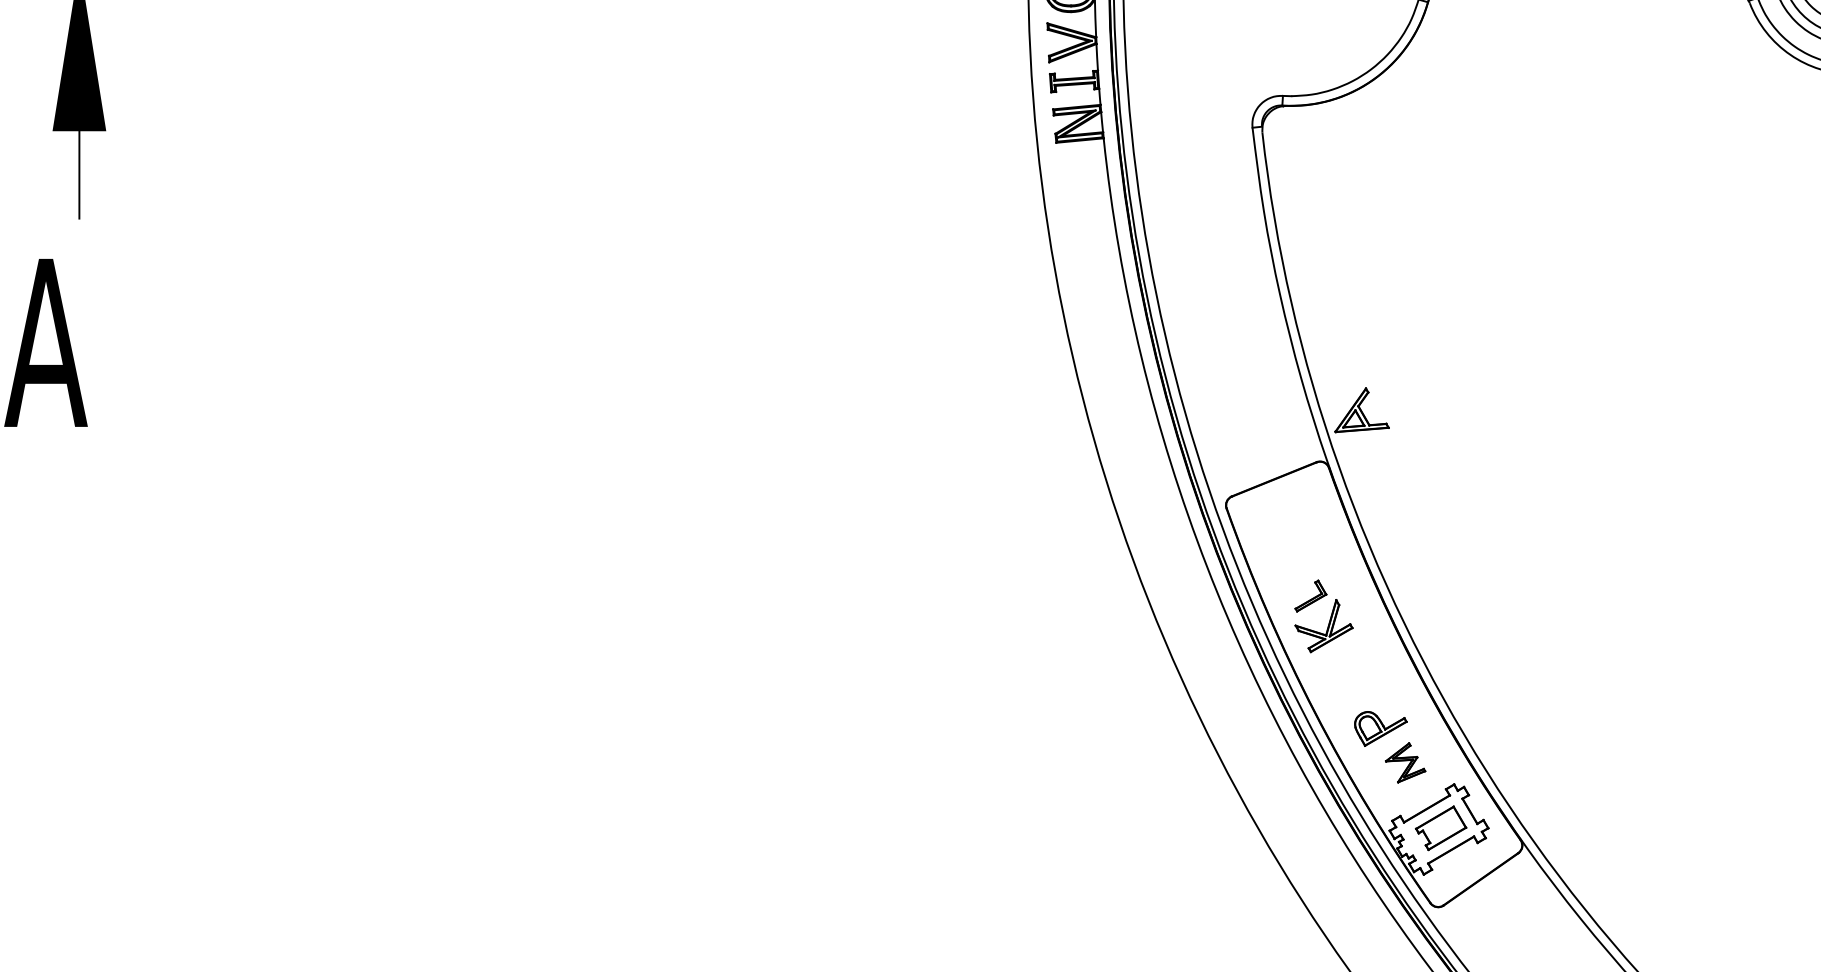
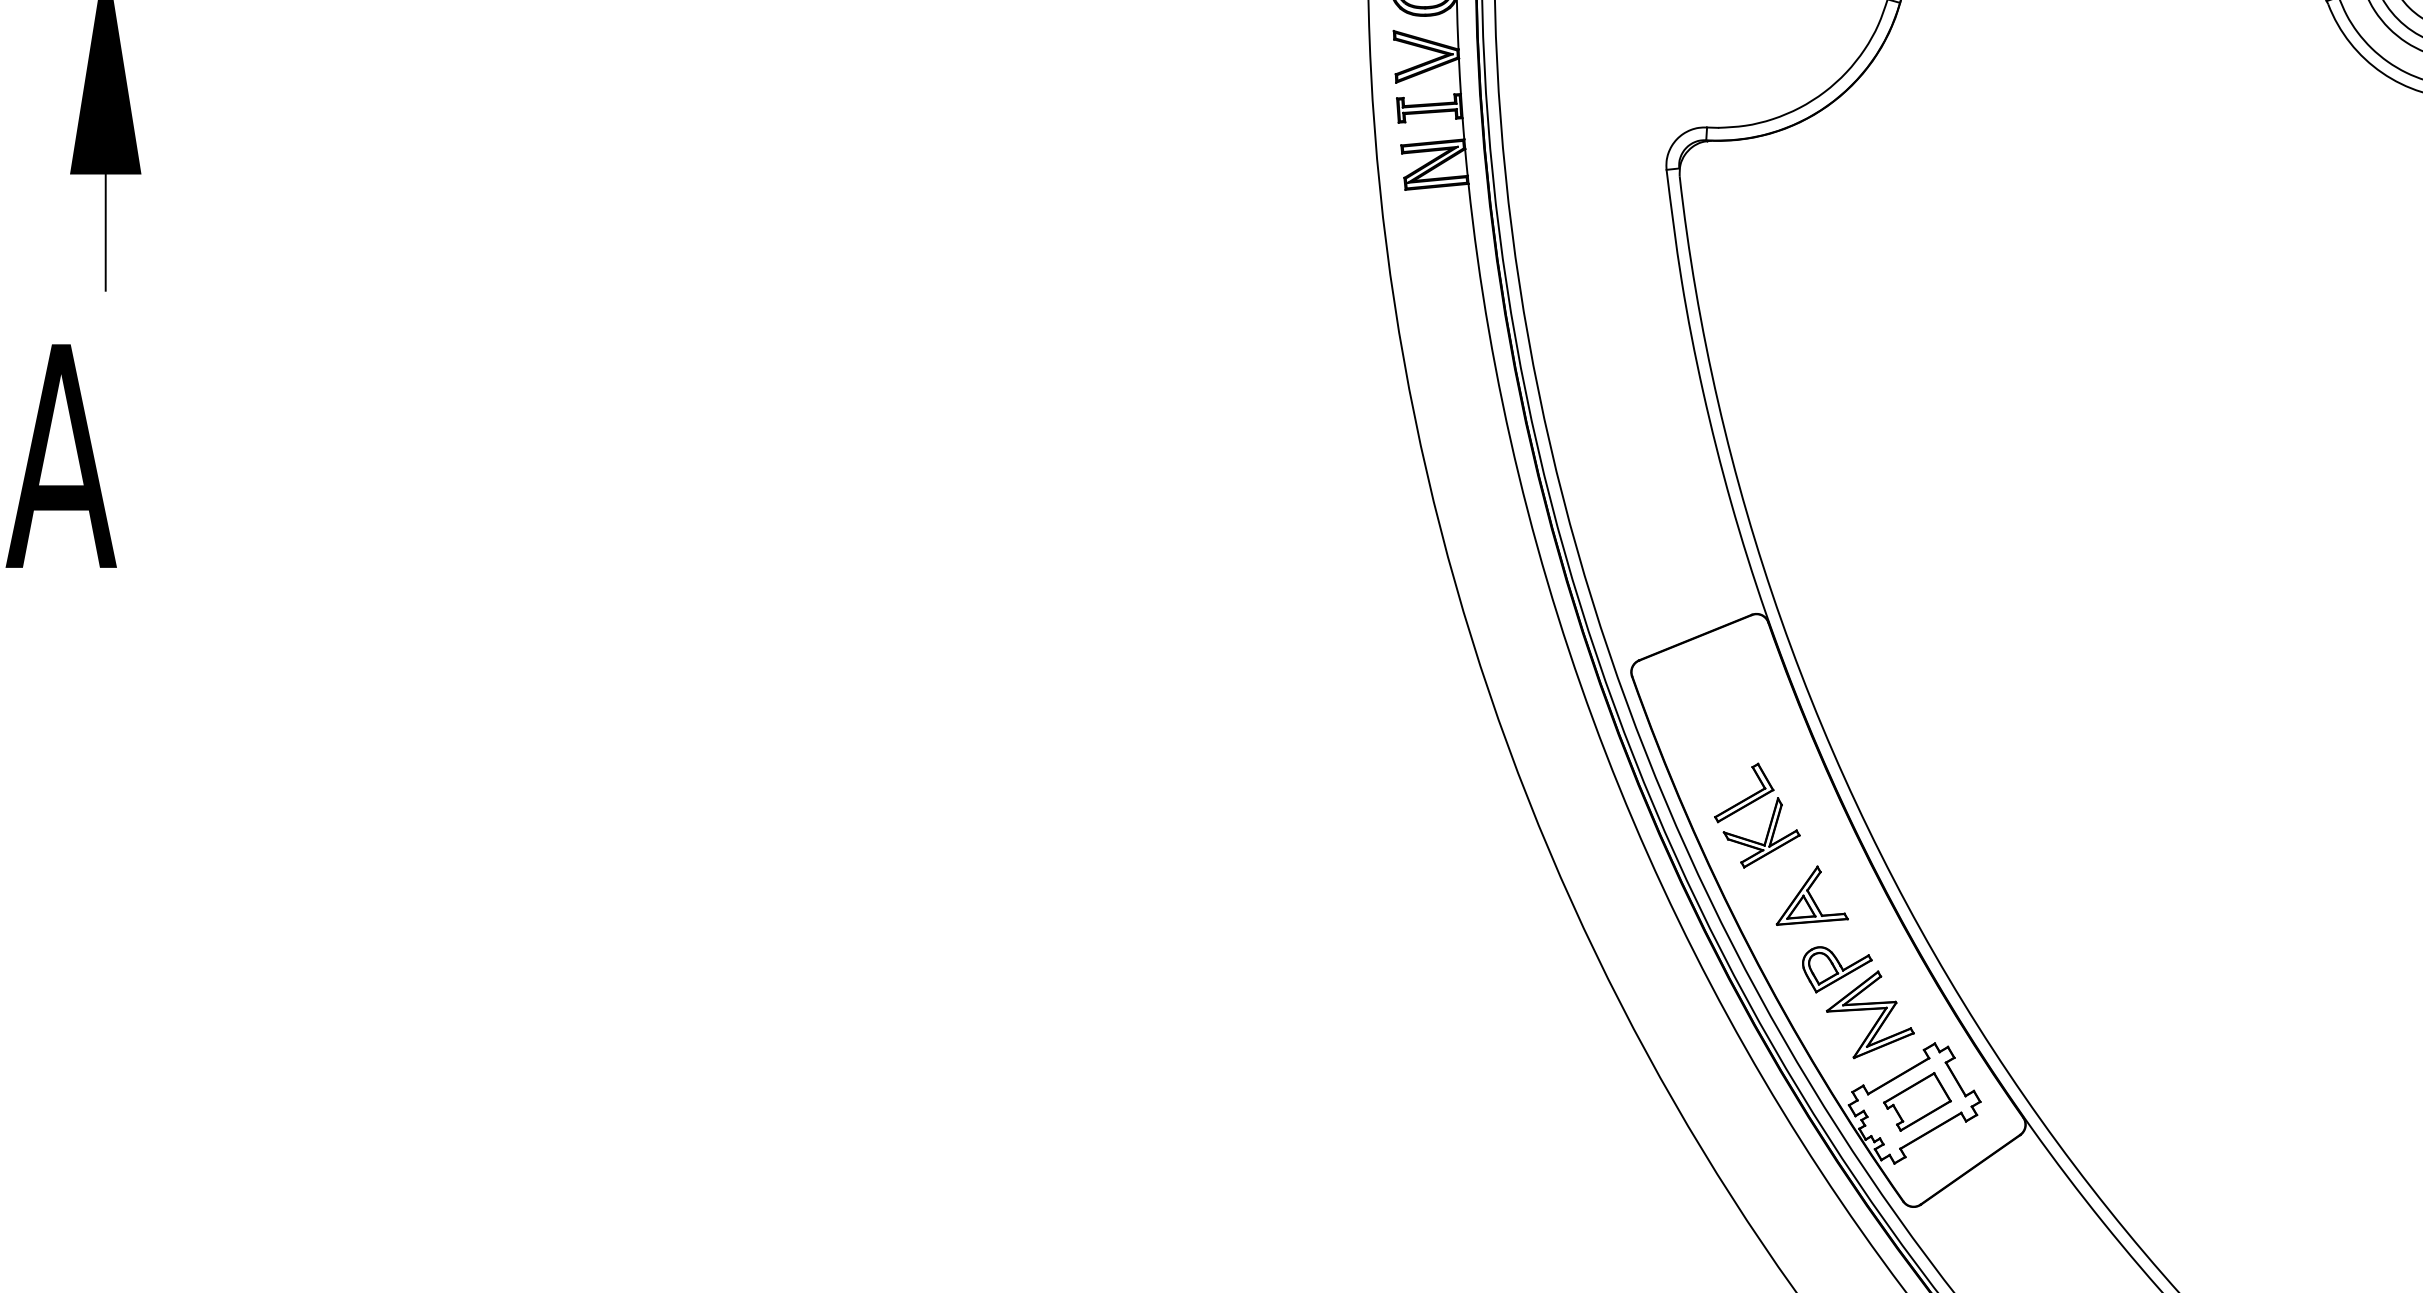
part: (1361, 410) -> (1811, 895), moved
part: (1311, 595) -> (1744, 792), size x1.43
part: (1405, 762) -> (1869, 1014), size x1.67

